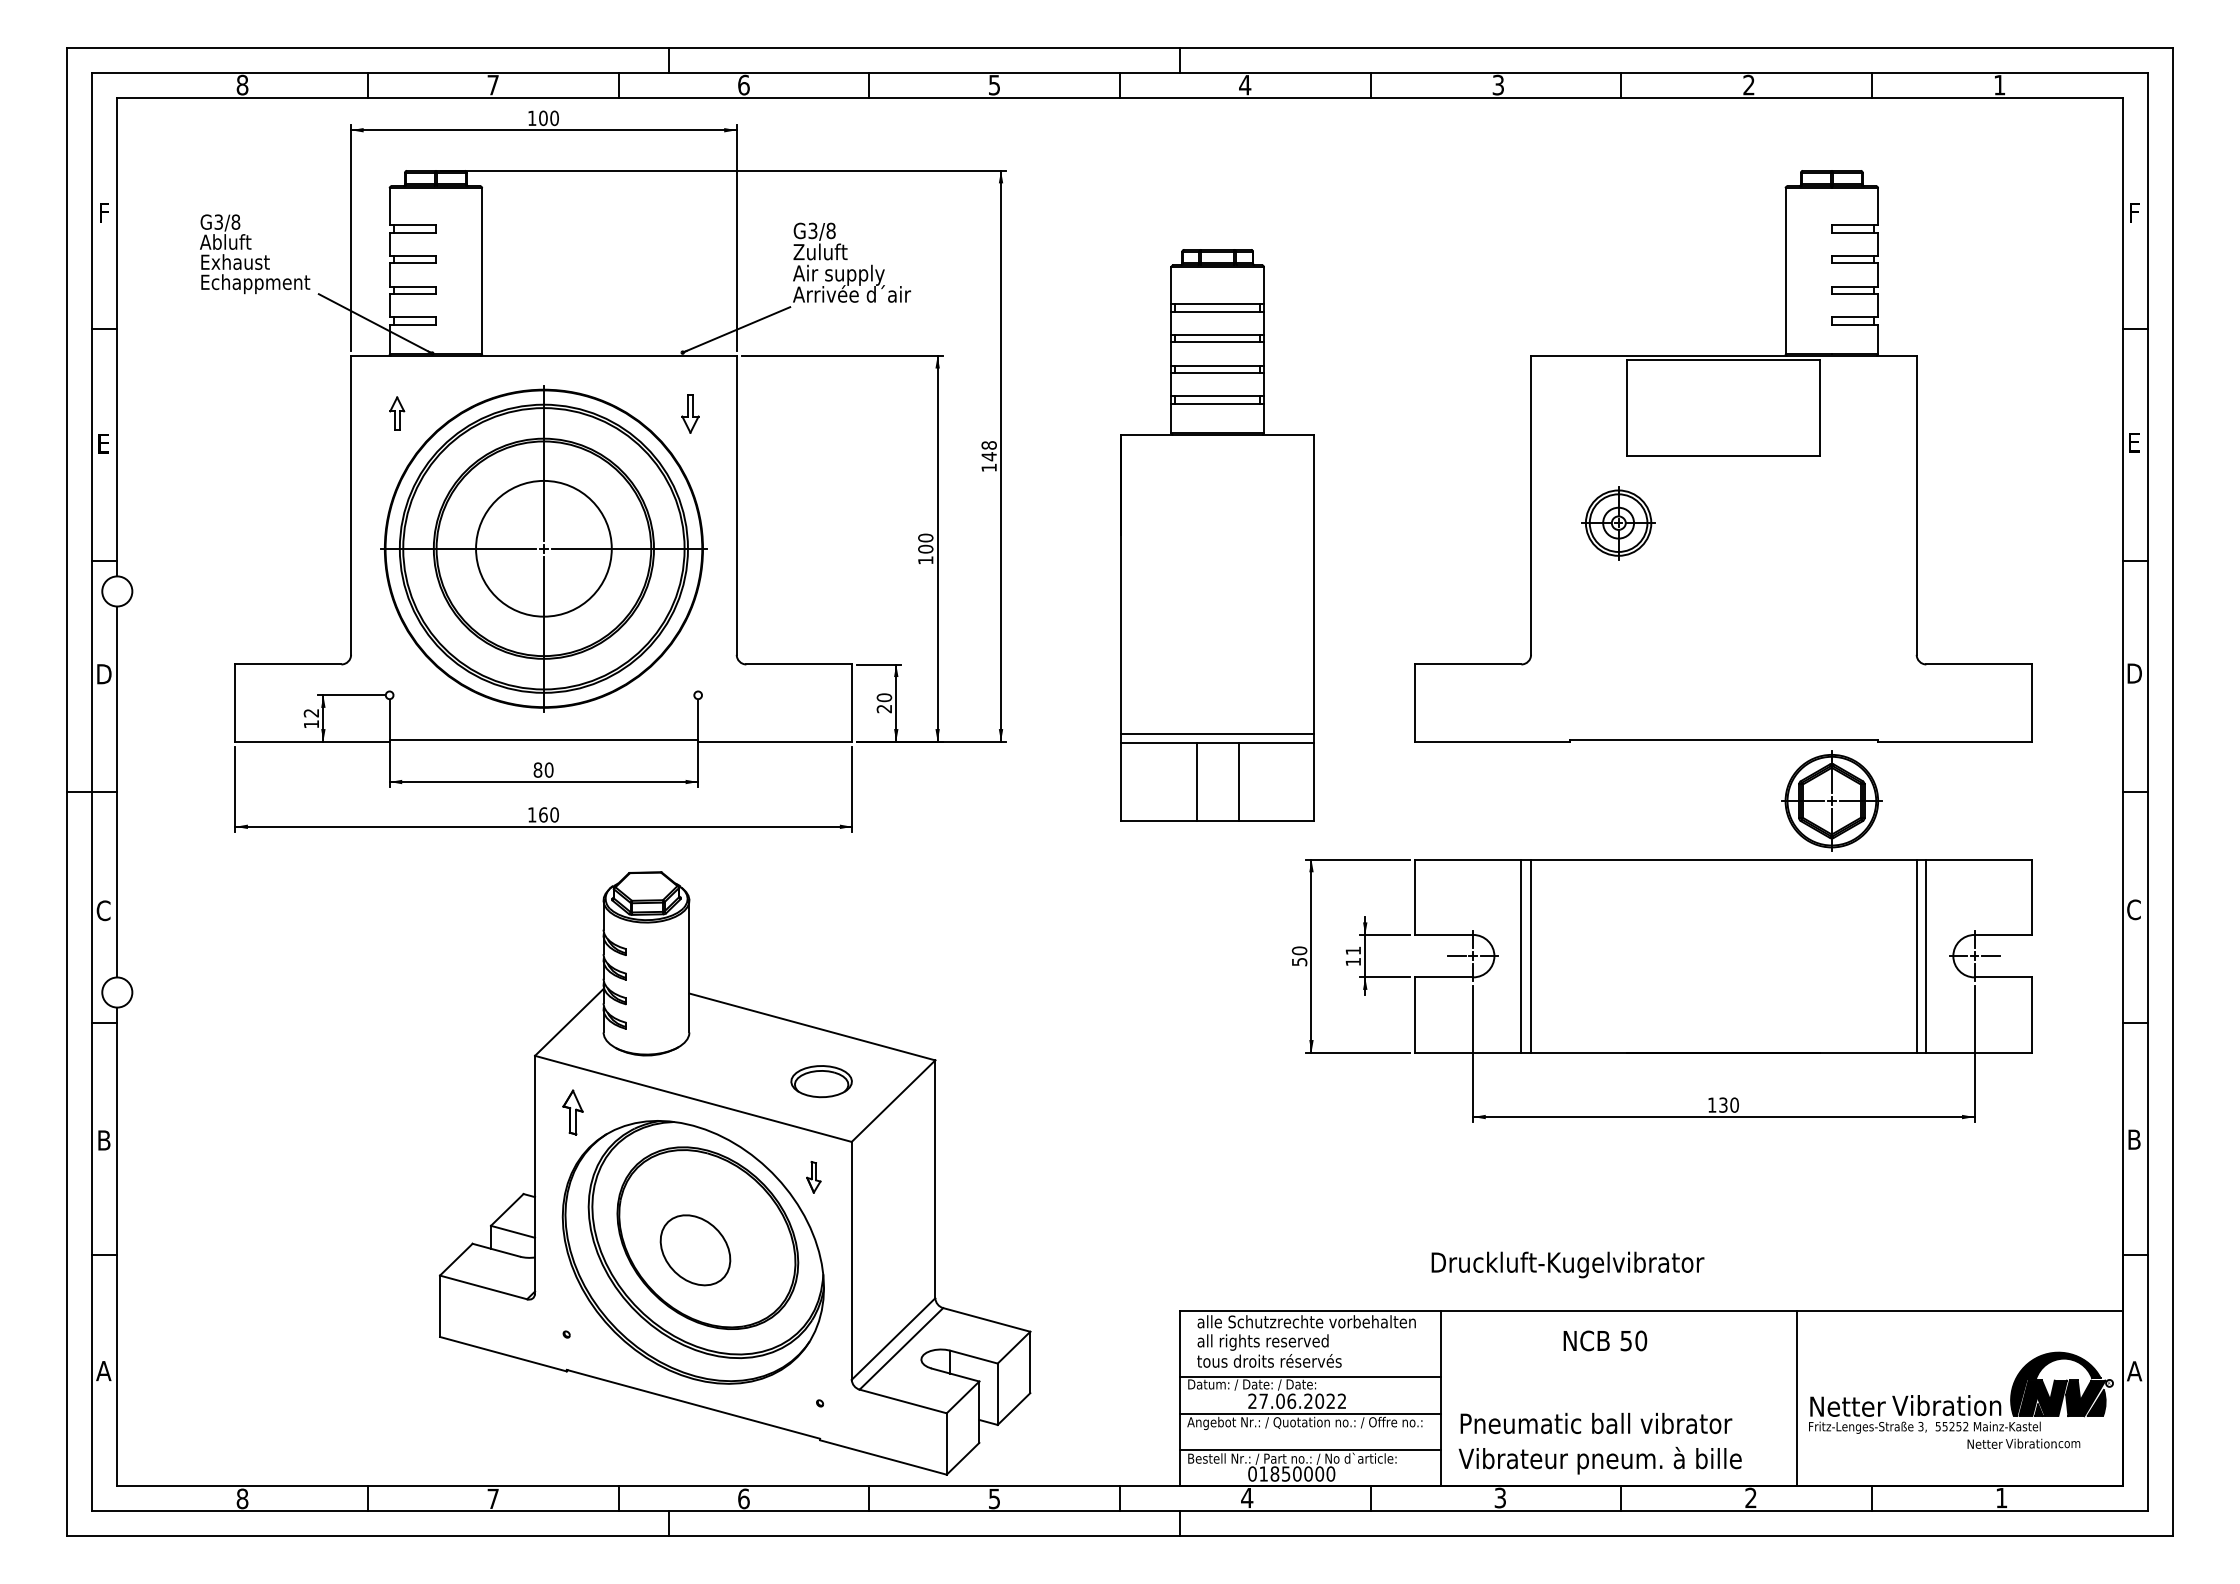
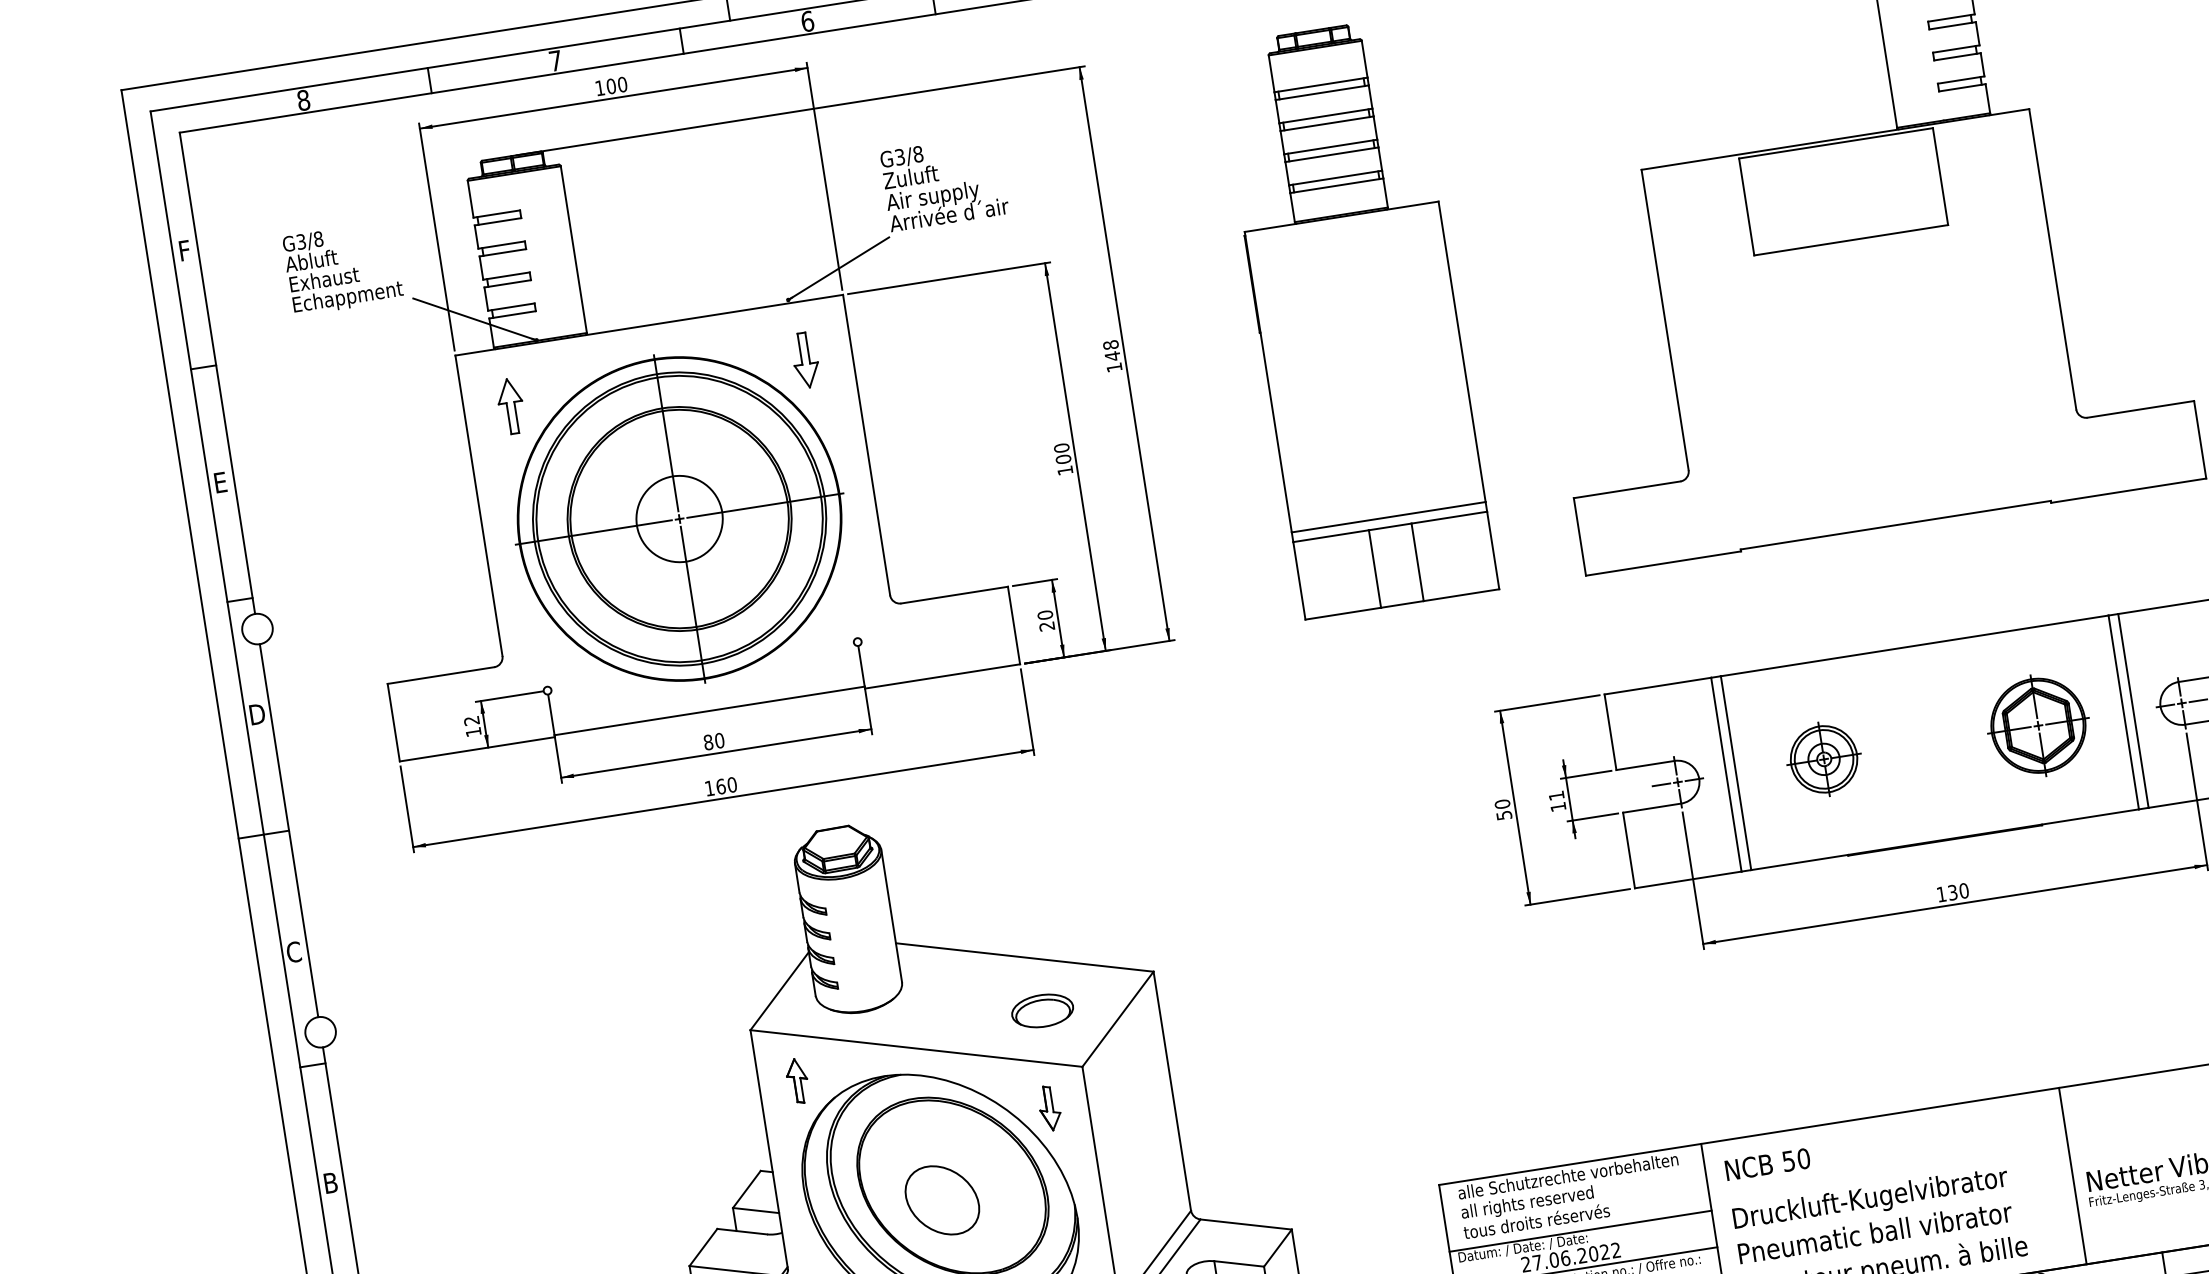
part: (396, 413) -> (510, 406), size x1.67
part: (690, 413) -> (805, 359), size x1.43
part: (1618, 523) -> (1824, 759), moved
part: (1217, 535) -> (1357, 317), moved
circle: (543, 548) -> (679, 518), size x0.62
part: (1831, 800) -> (2037, 725), moved
part: (813, 1177) -> (1049, 1108), size x1.43
text: (1567, 1264) -> (1870, 1199), moved
text: (1605, 1340) -> (1767, 1164), moved

